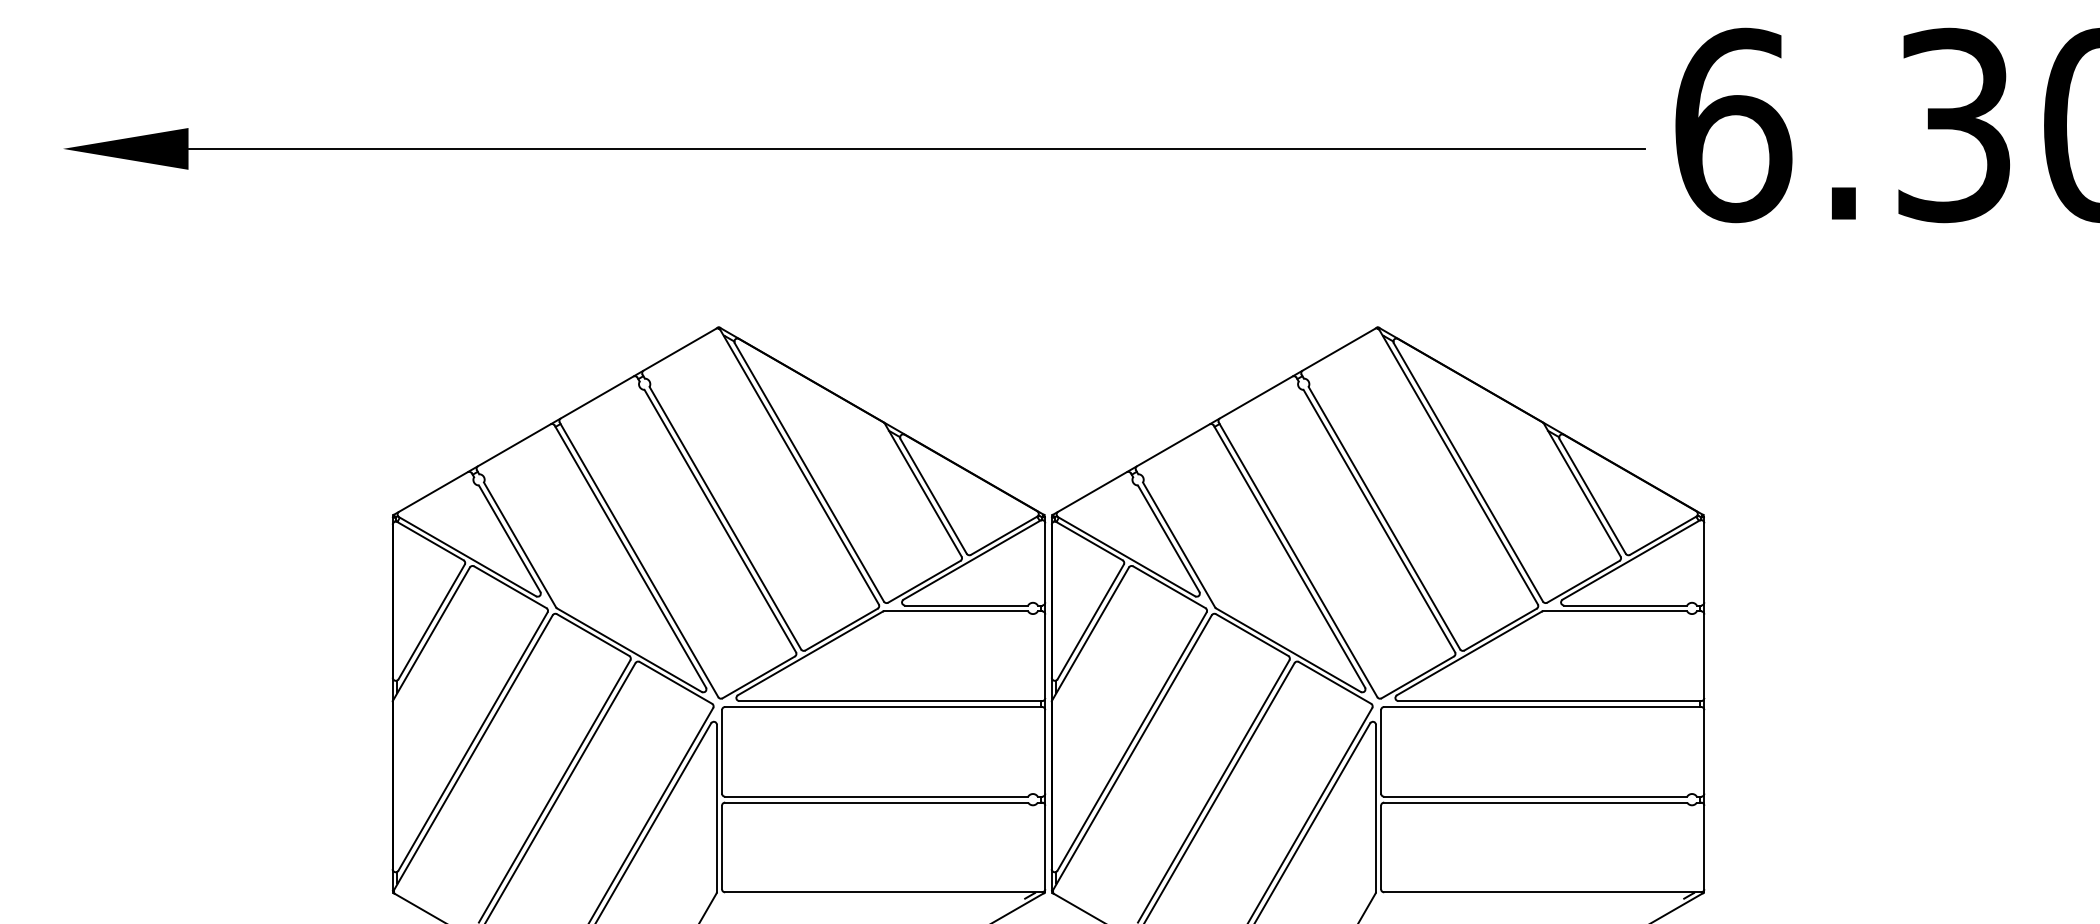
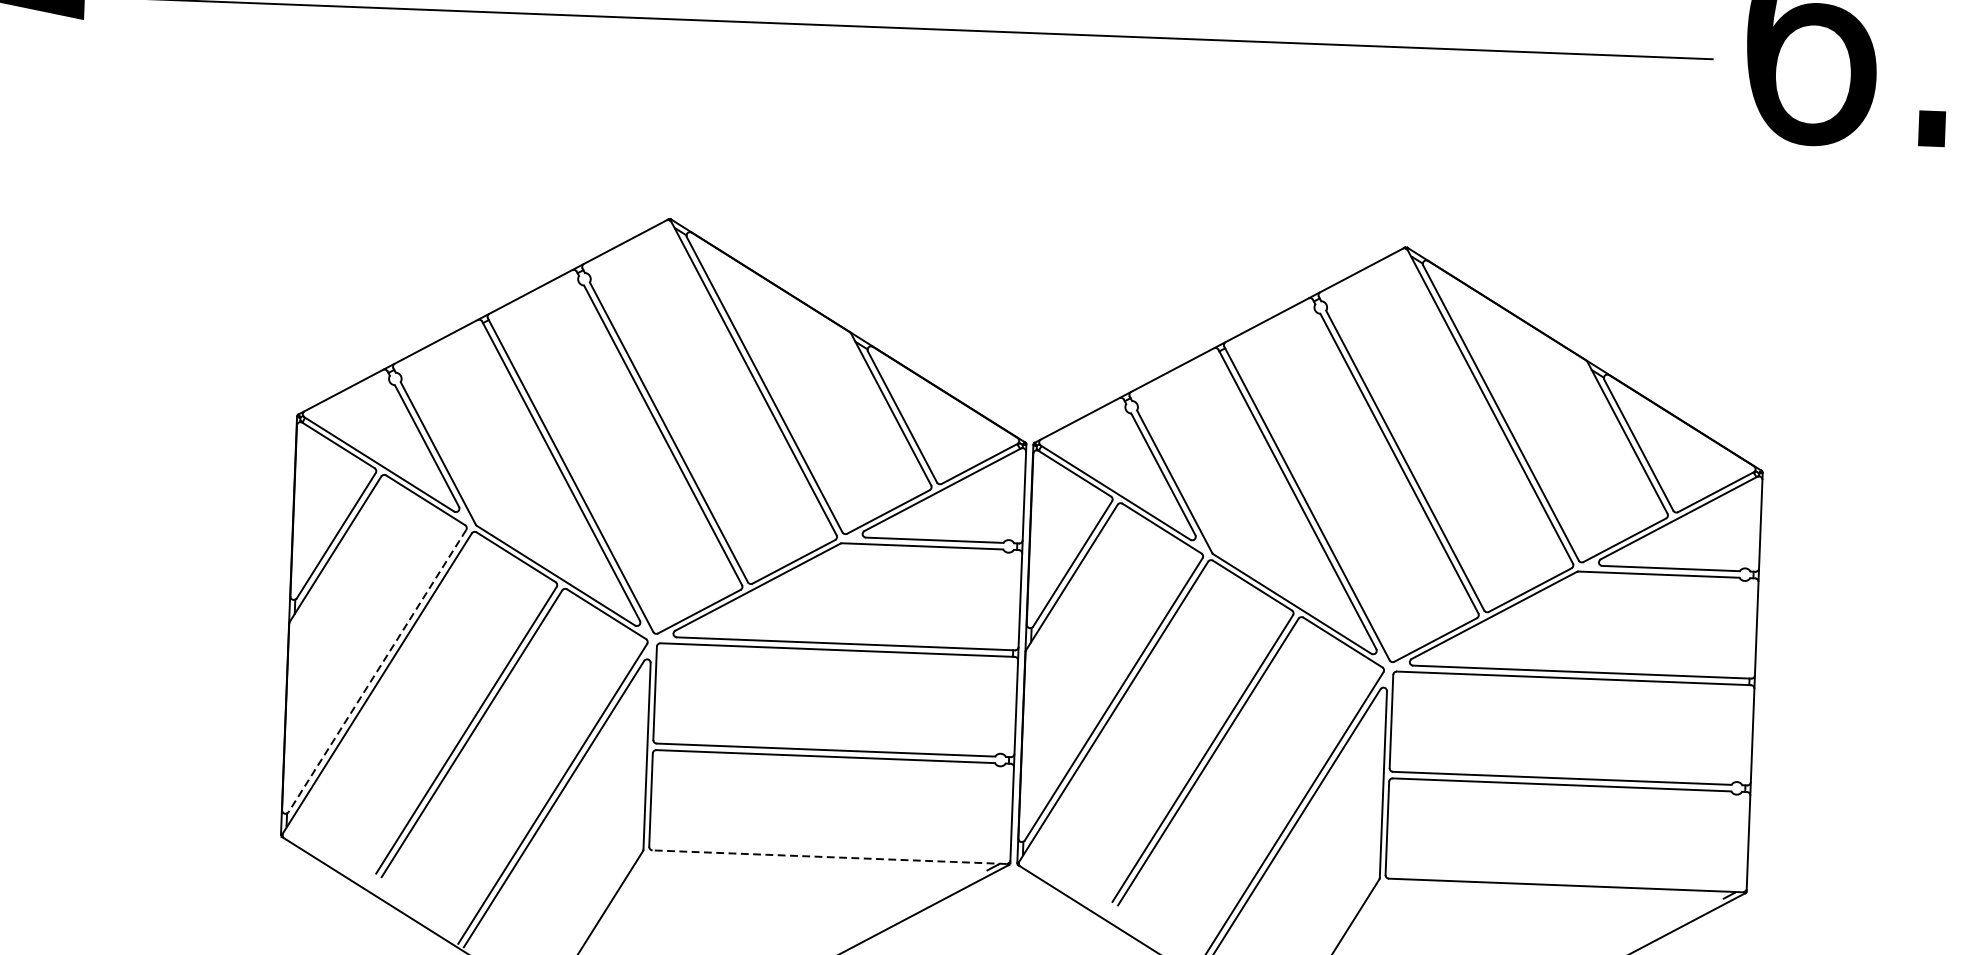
line: (472, 741) -> (376, 671), solid -> dashed
line: (883, 892) -> (829, 857), solid -> dashed

